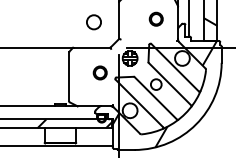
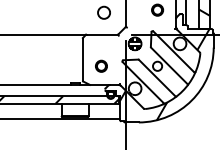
circle: (100, 72) -> (101, 65), moved

